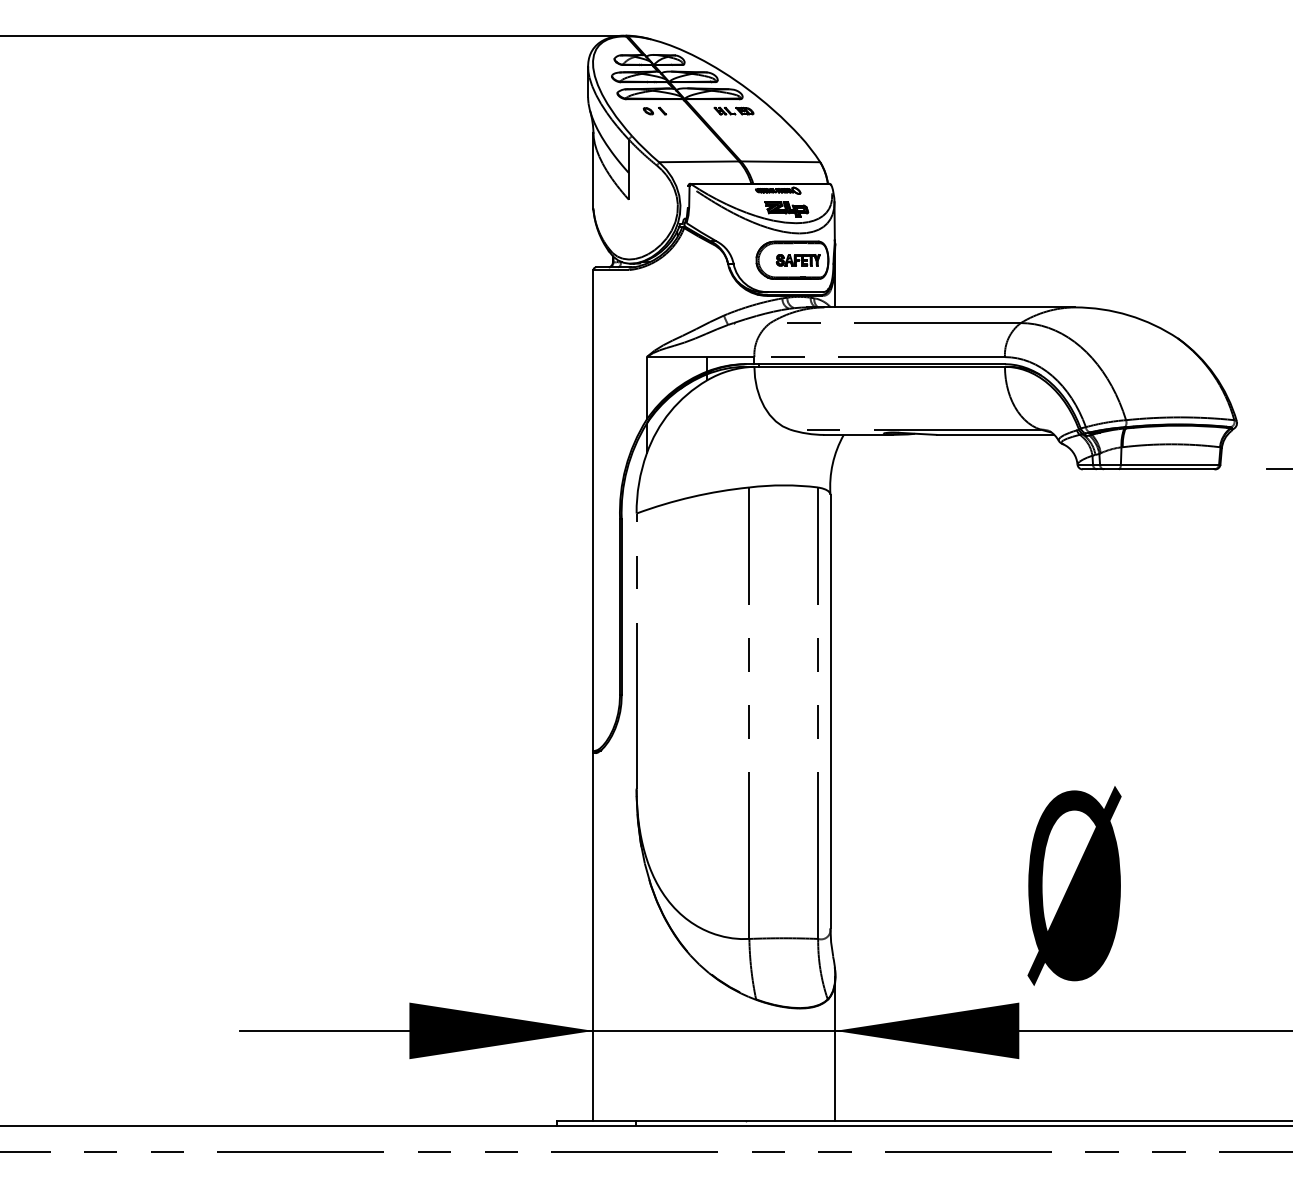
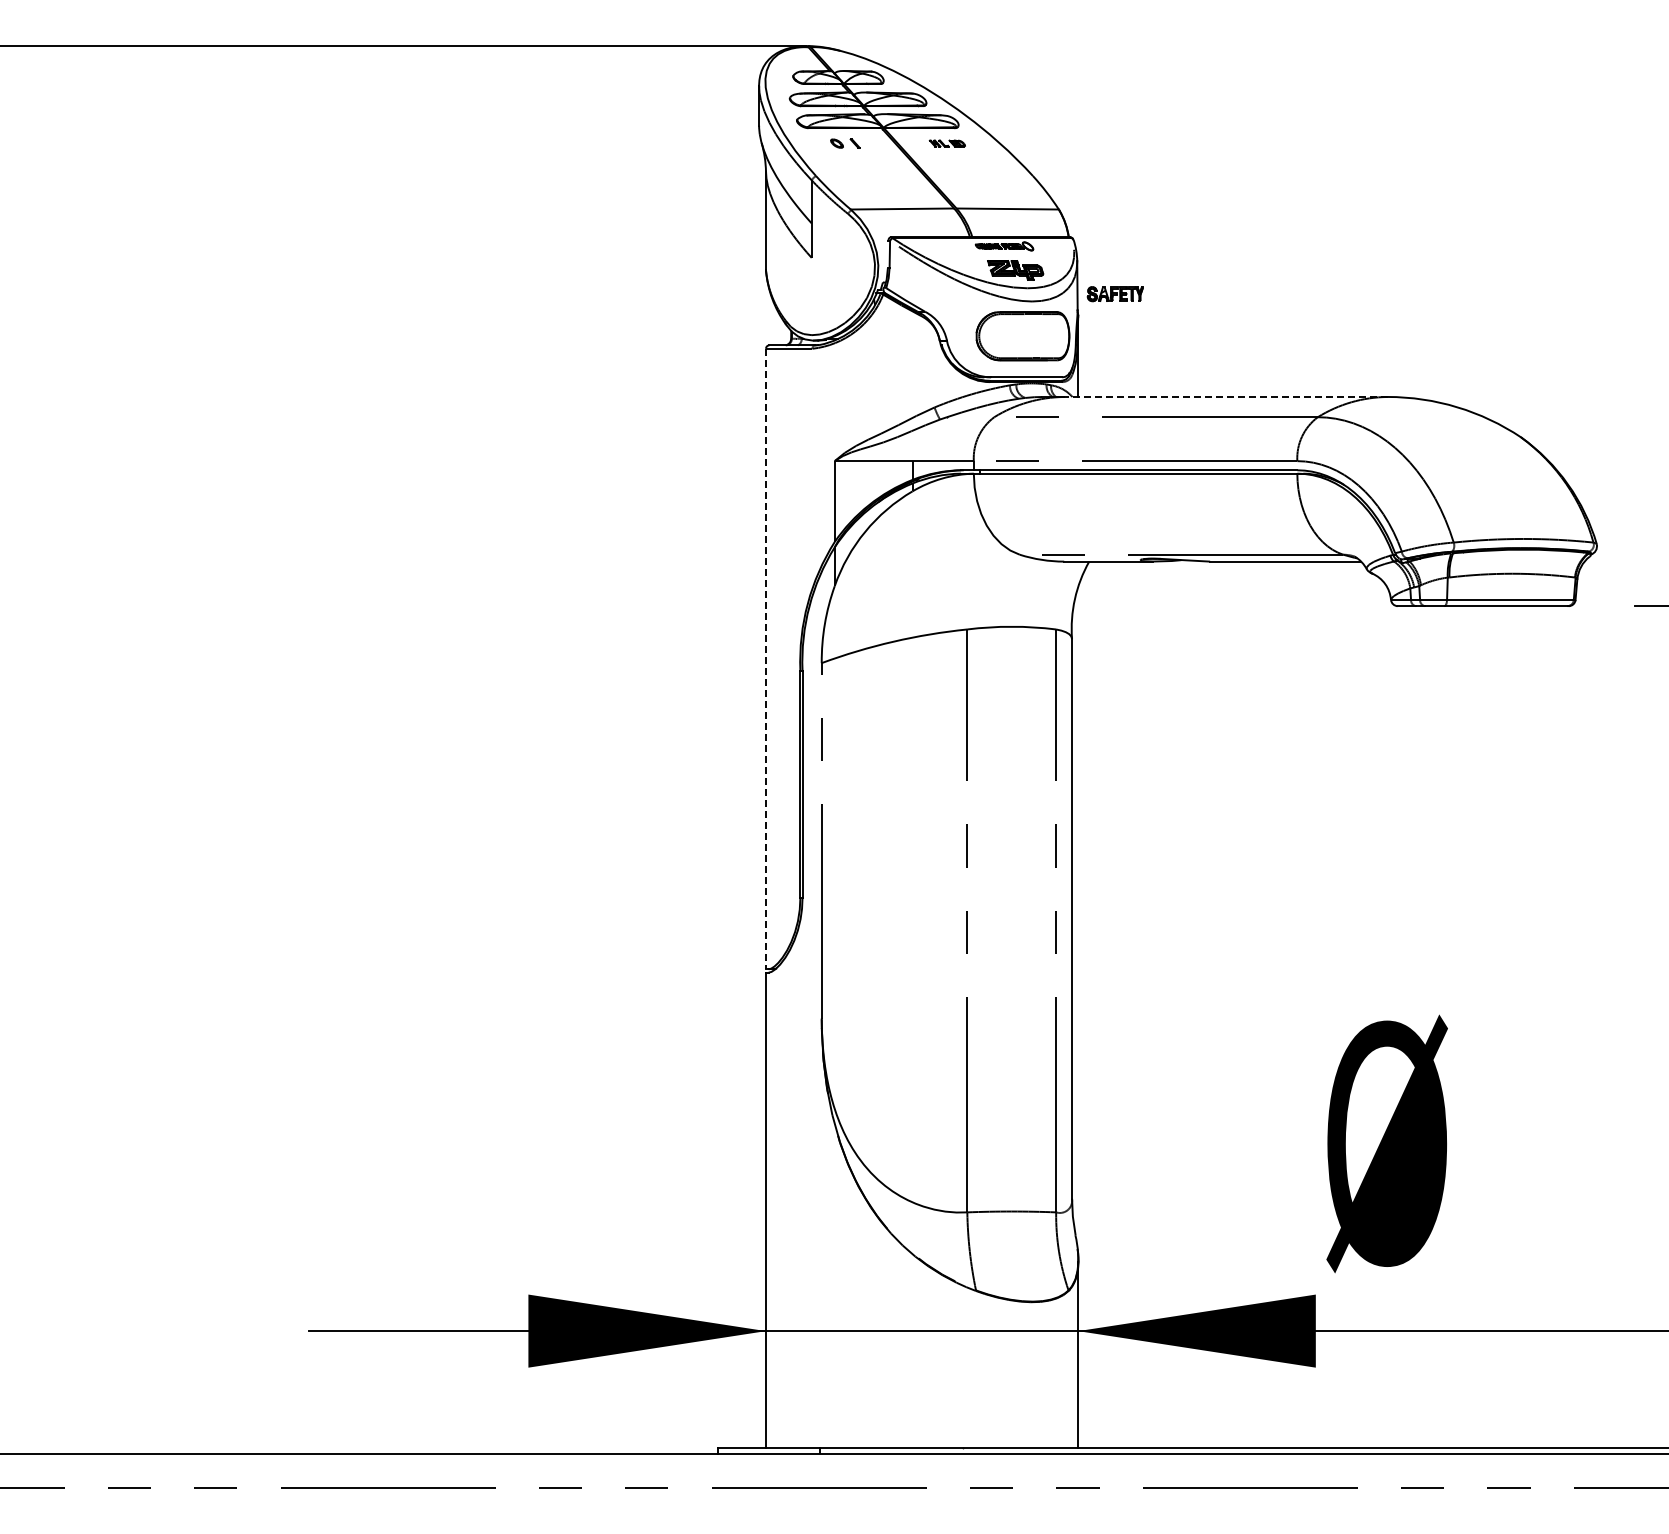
part: (734, 111) -> (947, 143), size x0.7
part: (797, 260) -> (1114, 294), moved
line: (949, 307) -> (1225, 396), solid -> dashed
line: (593, 510) -> (766, 659), solid -> dashed

